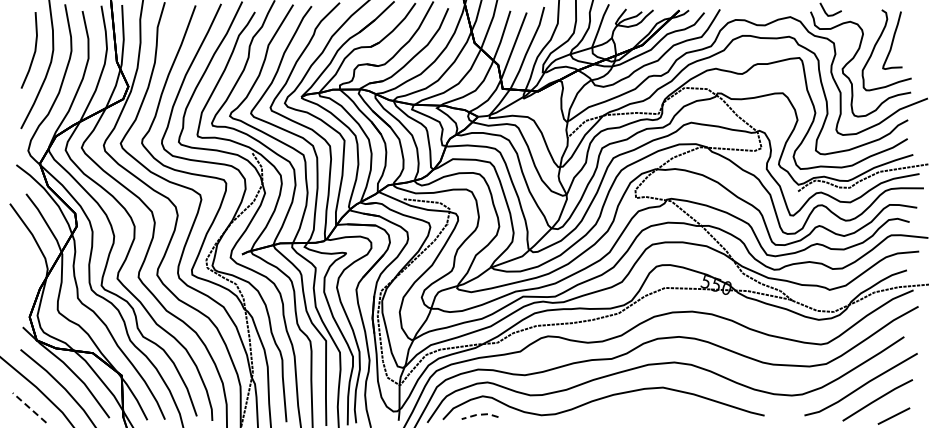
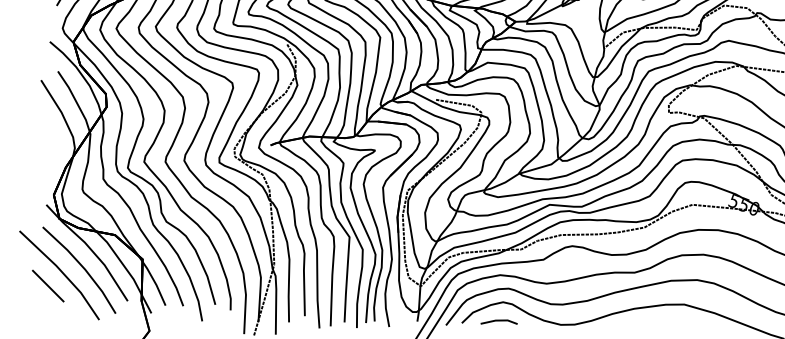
line: (29, 407) -> (48, 285), dashed -> solid
line: (480, 414) -> (499, 320), dashed -> solid

